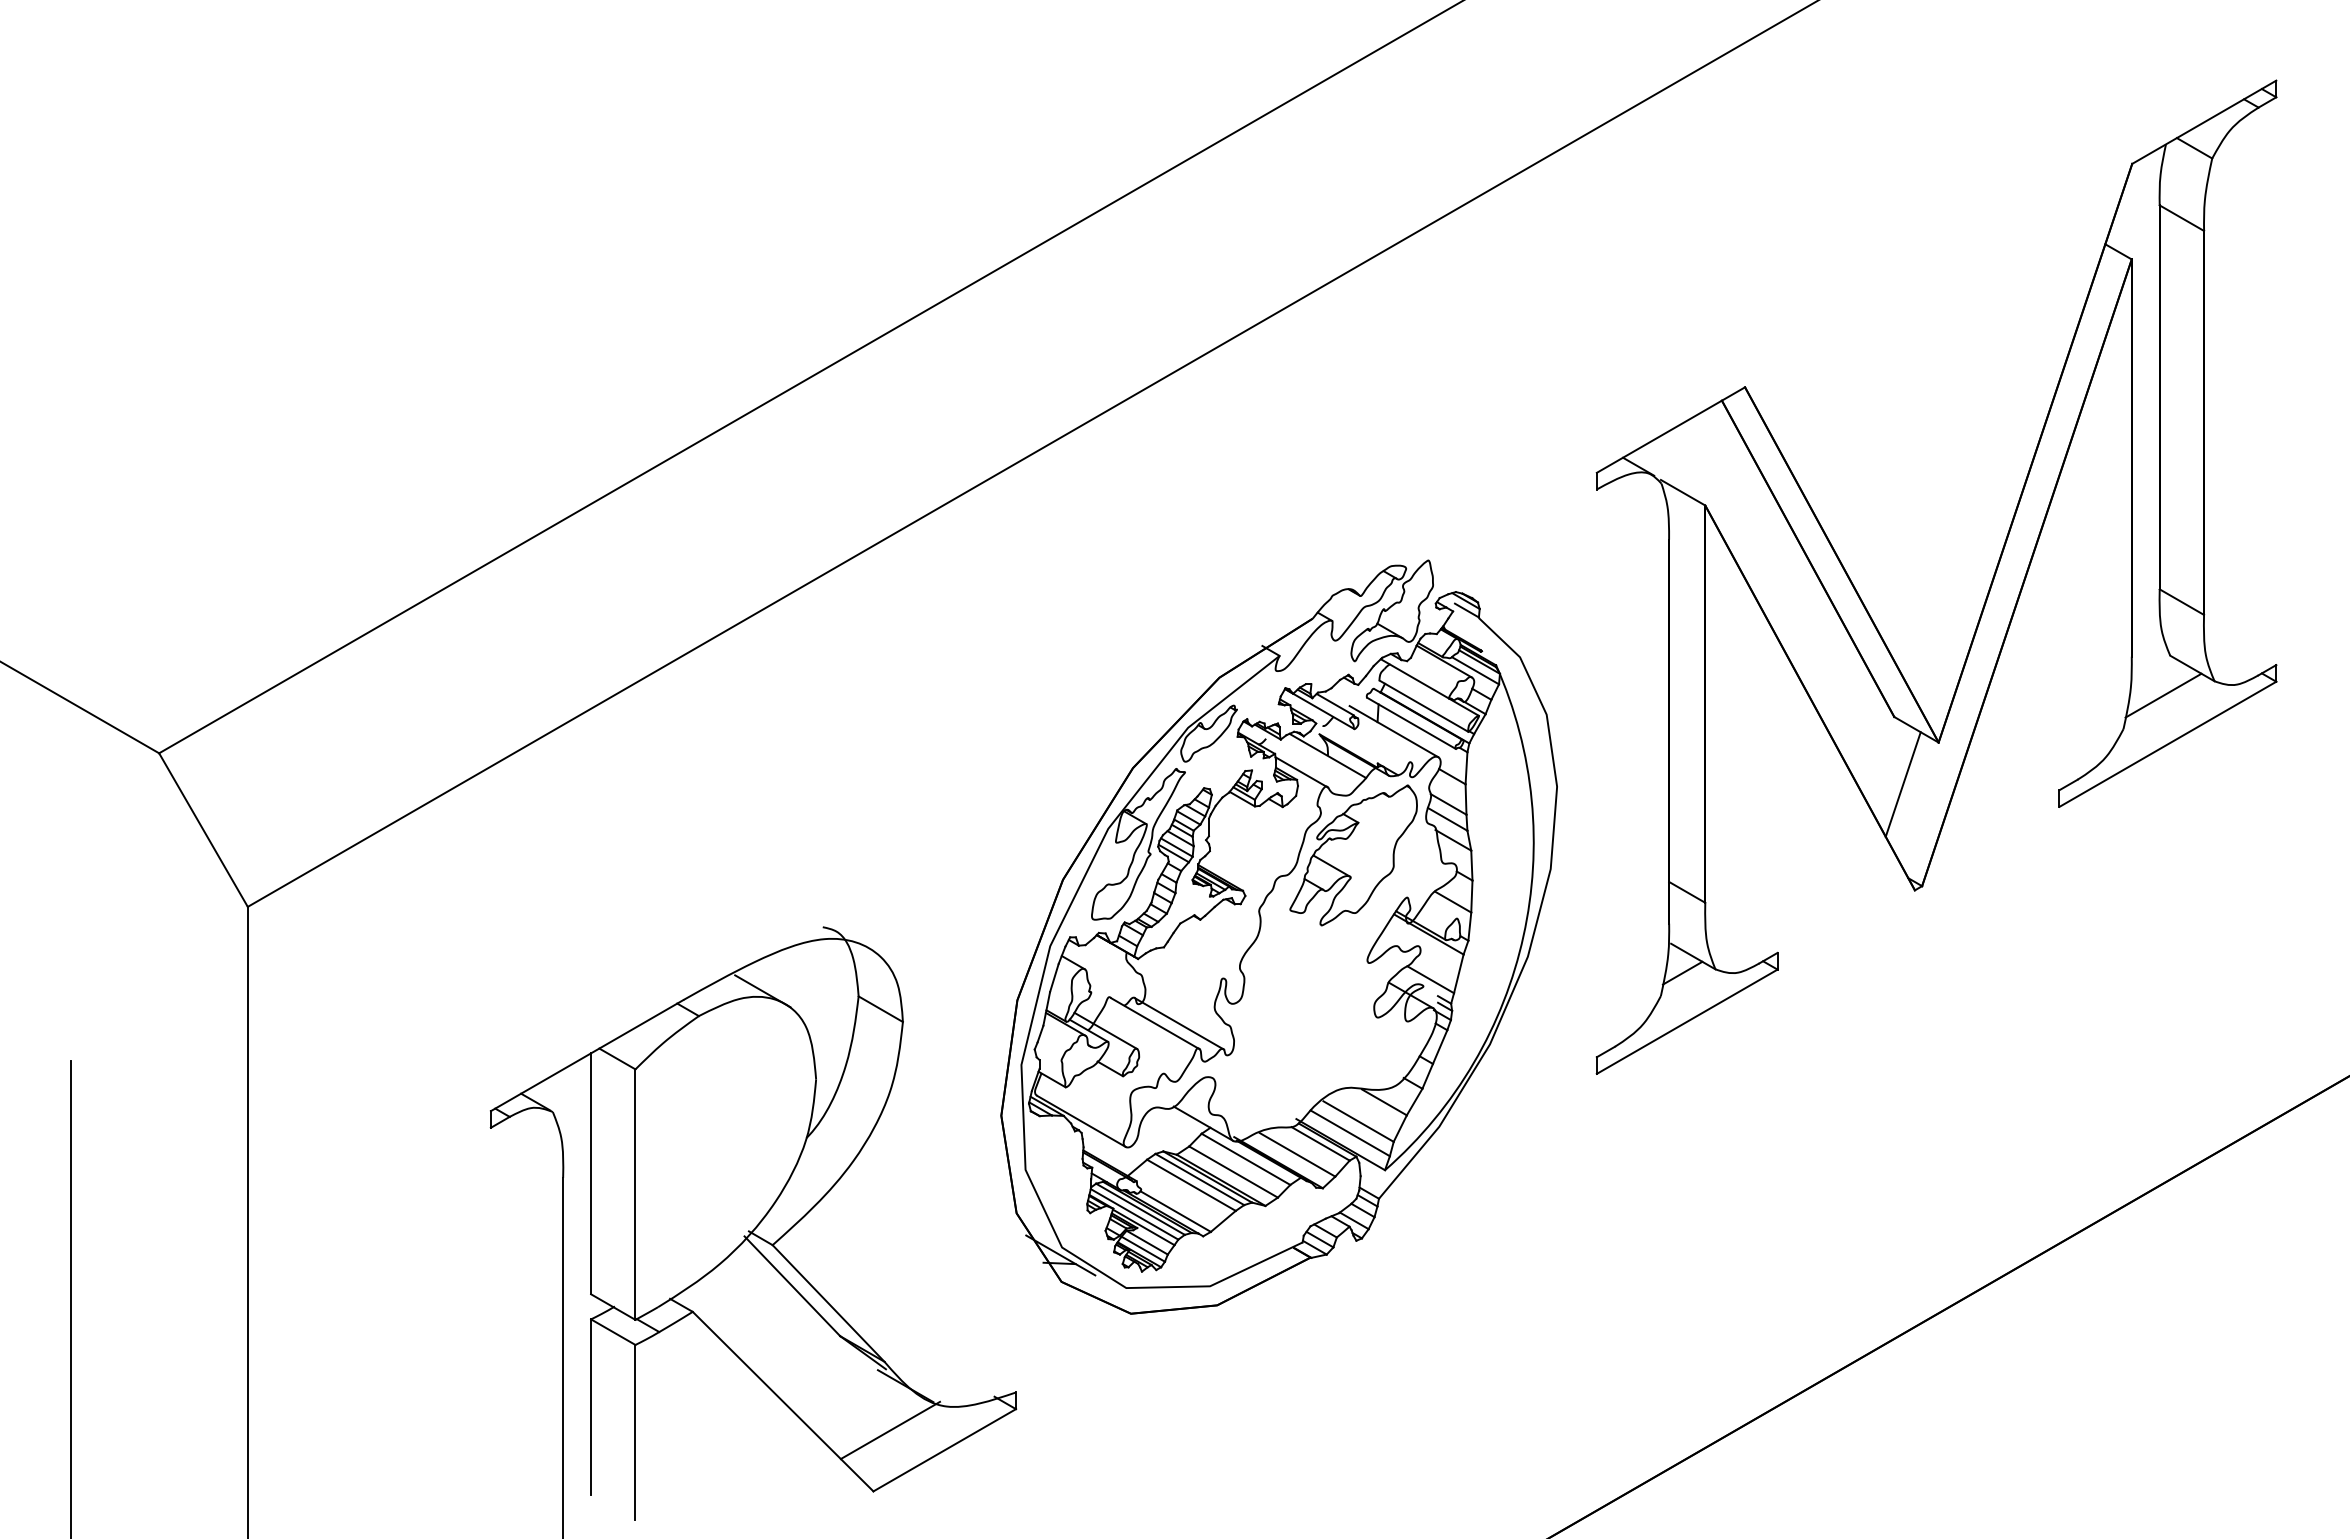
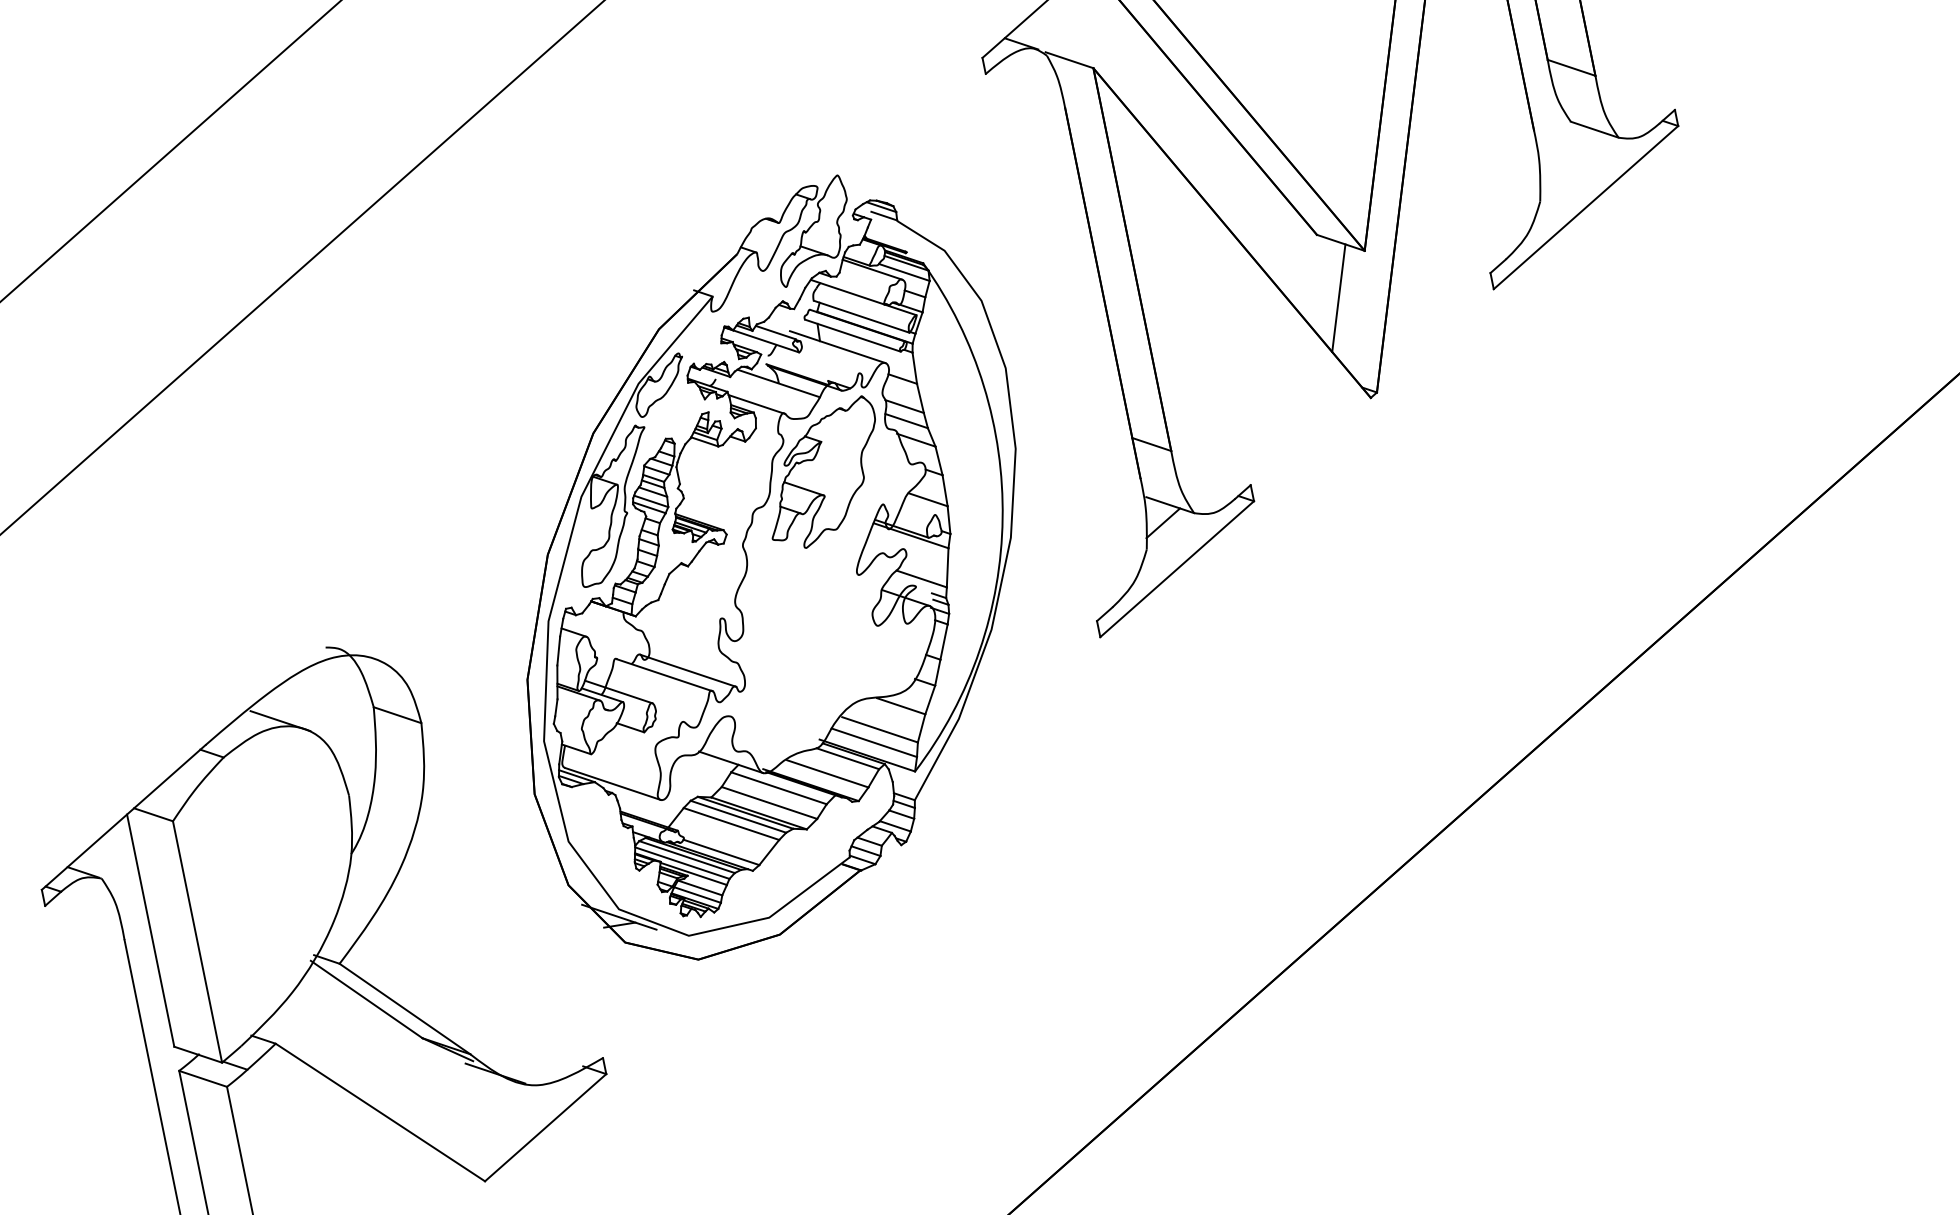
line: (2163, 695) -> (1572, 161), removed
line: (890, 1430) -> (489, 1119), removed

